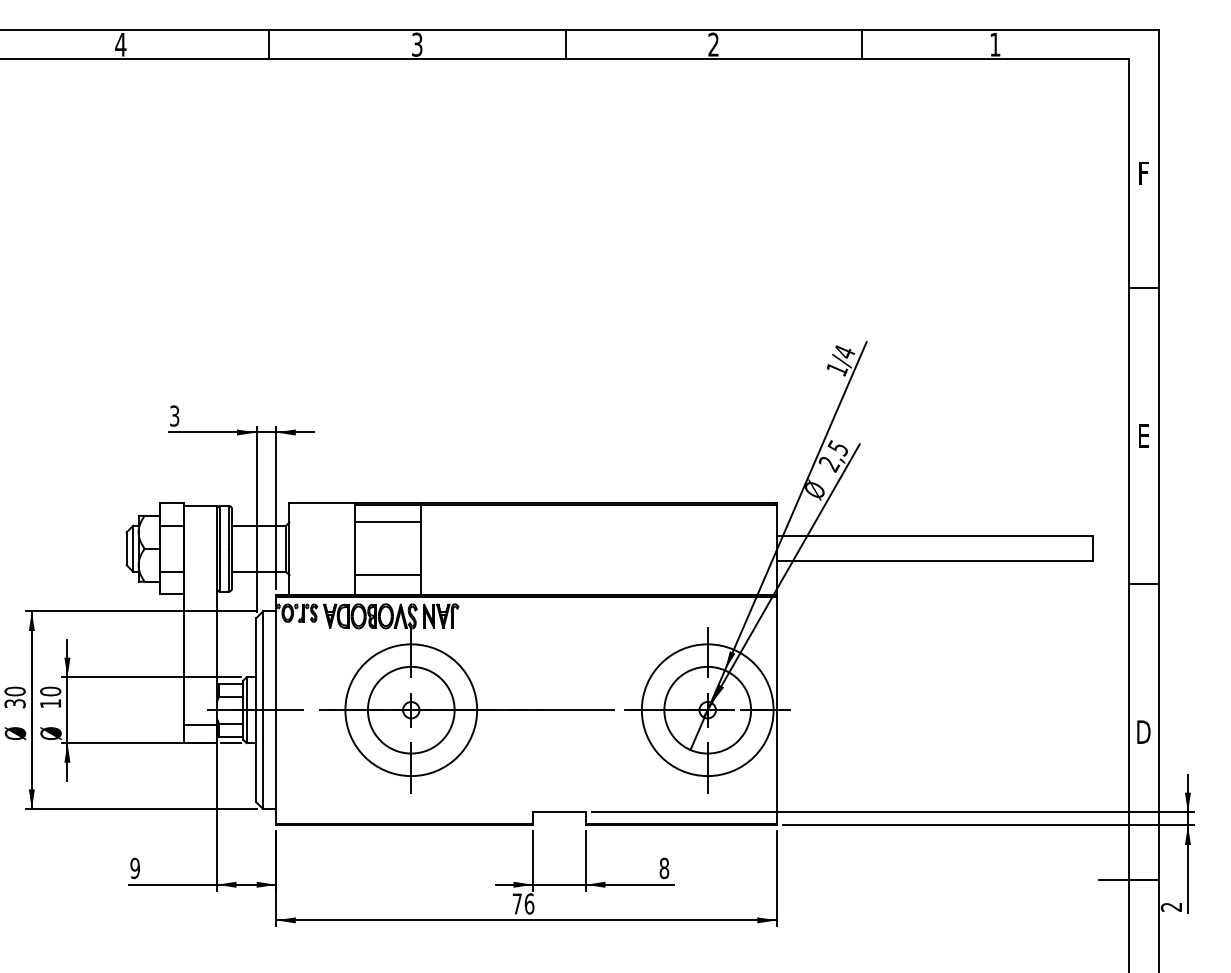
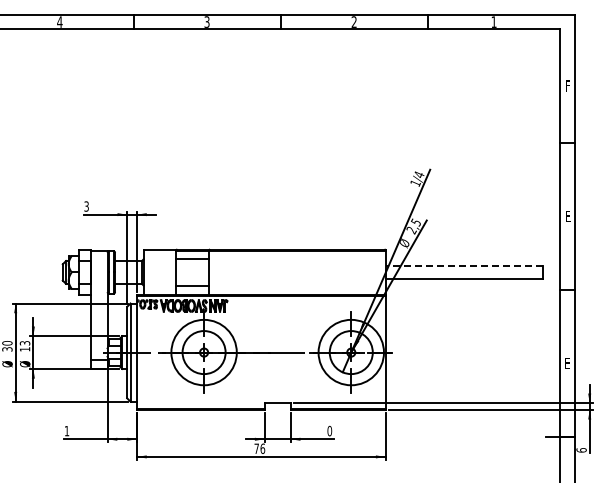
line: (933, 536) -> (463, 266), solid -> dashed
text: (49, 691) -> (24, 343), 10 -> 13
text: (1143, 732) -> (567, 363), D -> E
text: (134, 867) -> (66, 430), 9 -> 1
text: (663, 867) -> (329, 430), 8 -> 0
text: (1171, 907) -> (581, 450), 2 -> 6

